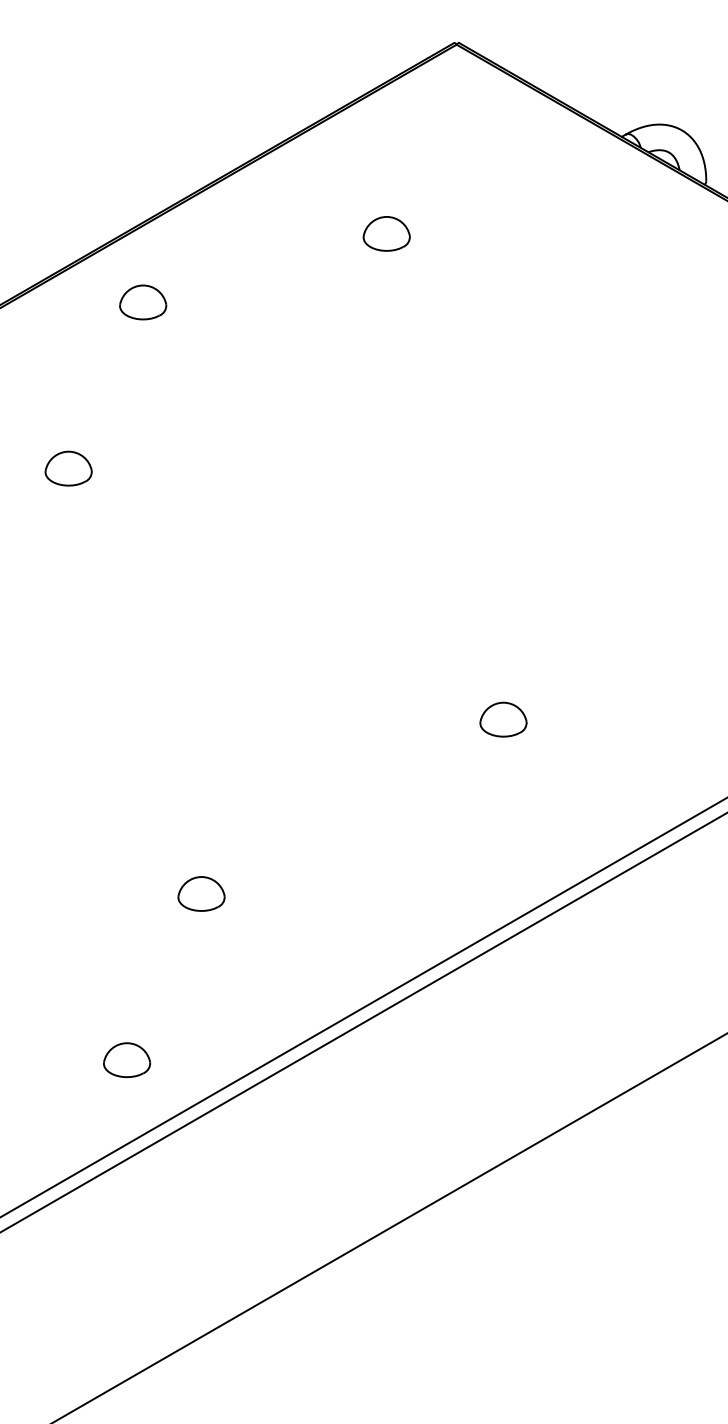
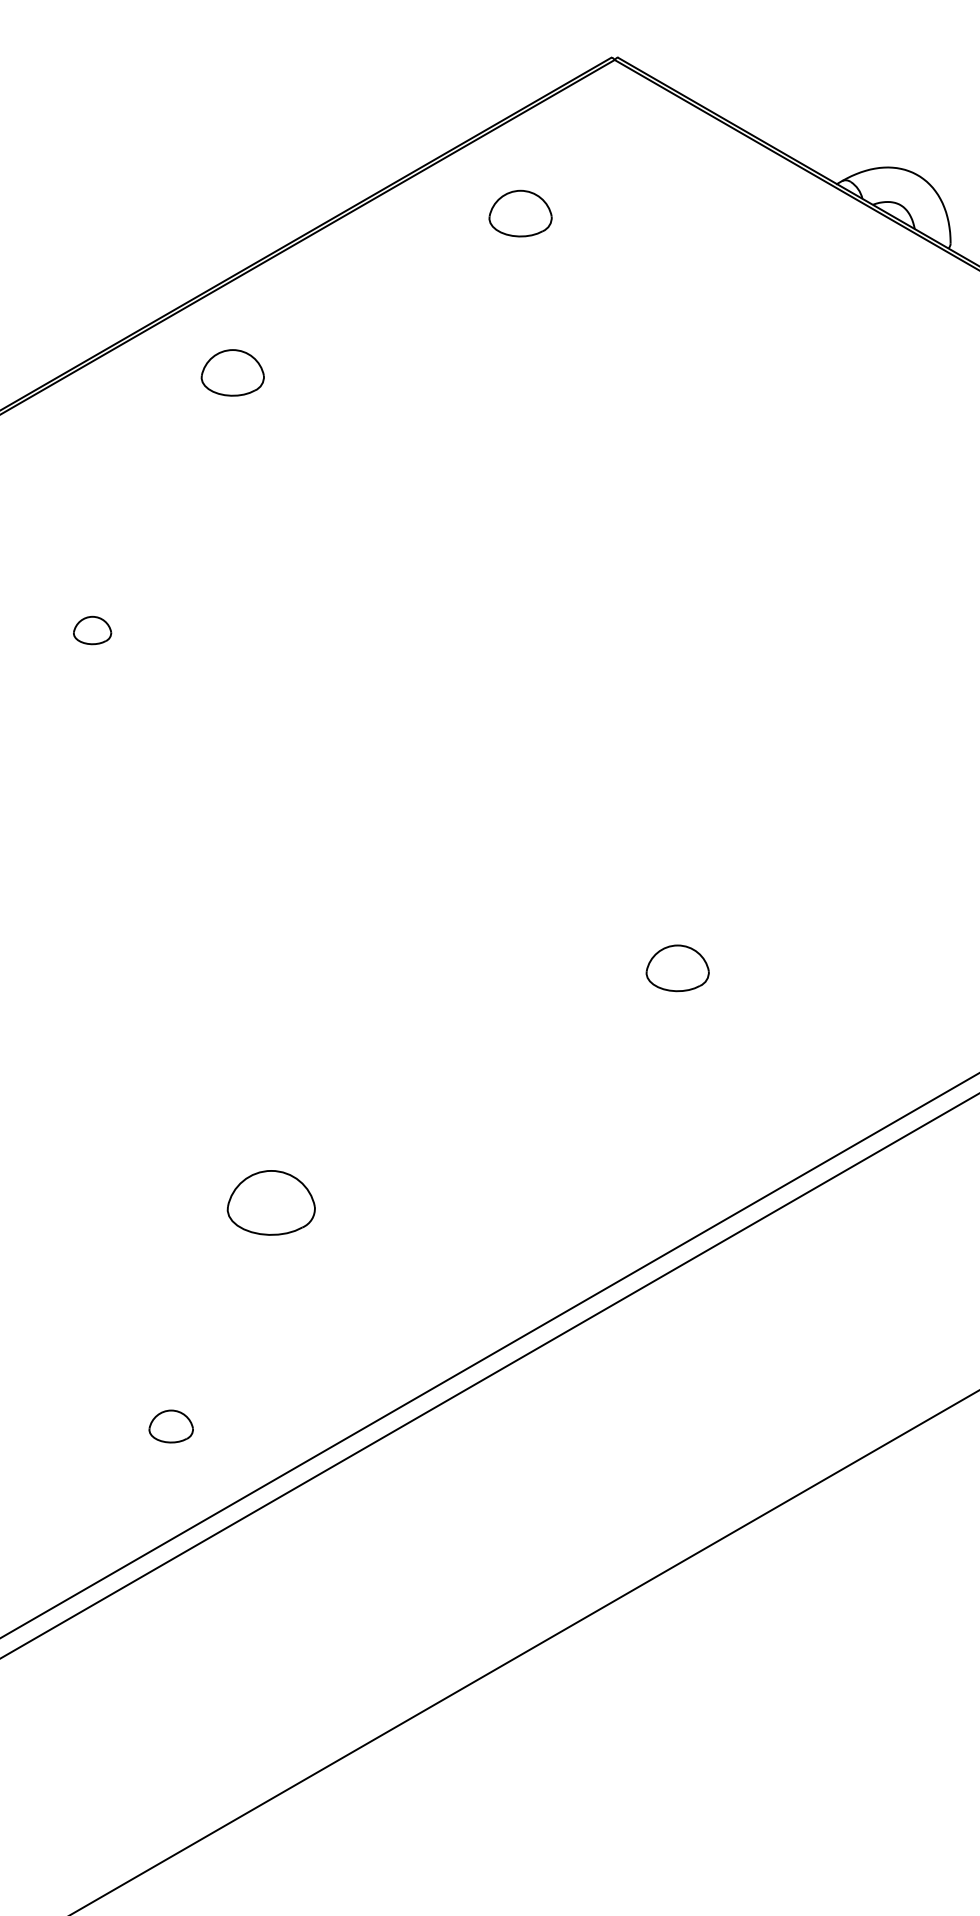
part: (386, 233) -> (520, 213), moved
part: (142, 302) -> (232, 372), moved
part: (68, 468) -> (92, 630), size x0.6
part: (201, 893) -> (271, 1202), size x1.4
part: (127, 1060) -> (171, 1426), size x0.7

